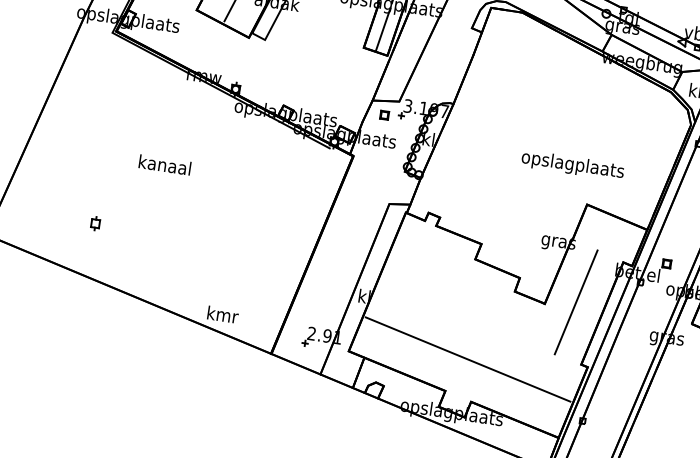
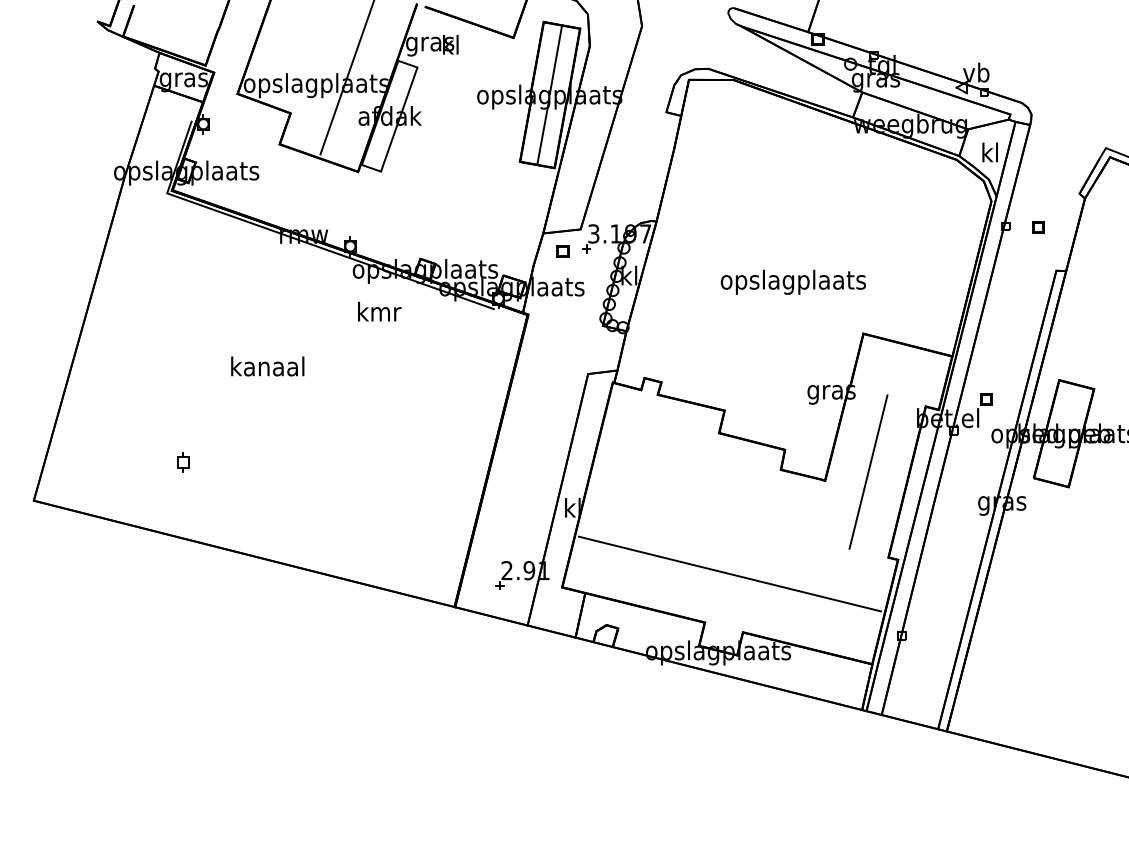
text: (572, 164) -> (792, 281), moved
text: (222, 314) -> (379, 311), moved

